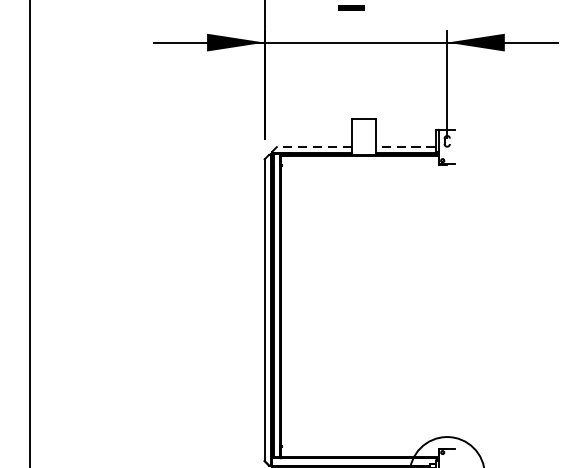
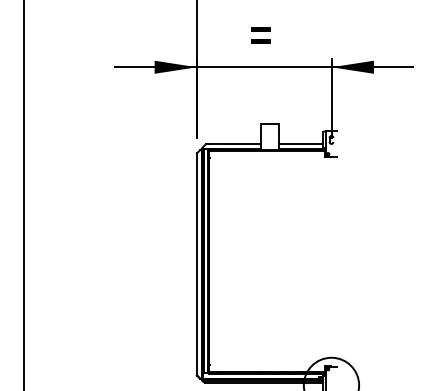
line: (314, 147) -> (233, 144), dashed -> solid
line: (406, 147) -> (301, 144), dashed -> solid

